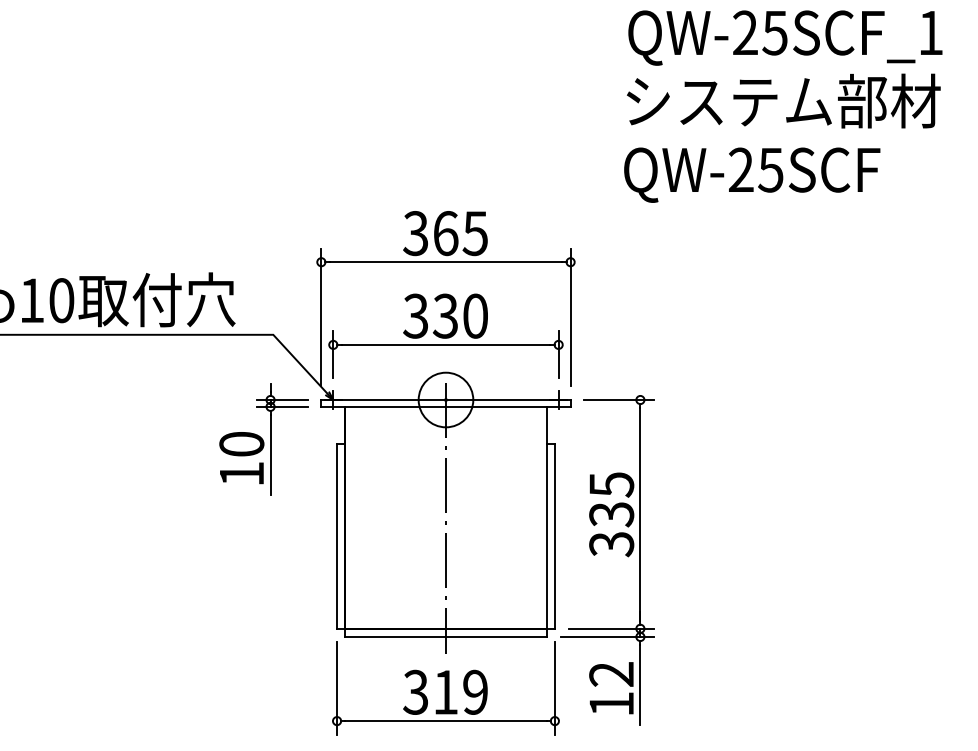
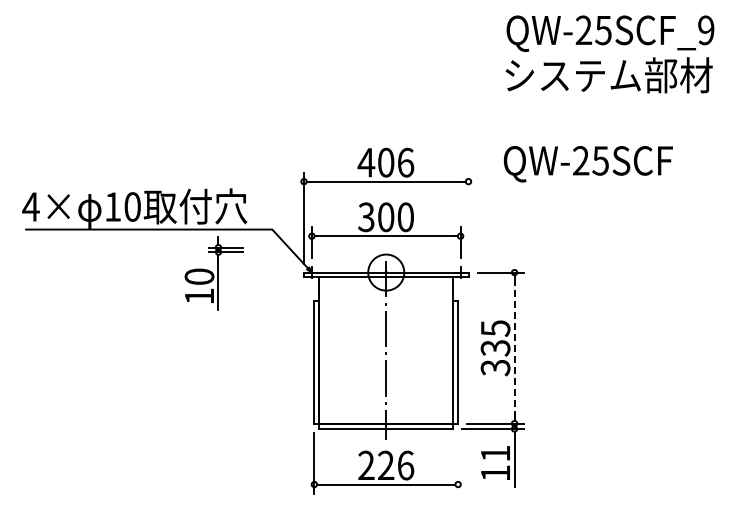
text: (931, 33) -> (706, 30), QW-25SCF_1 -> QW-25SCF_9
text: (750, 175) -> (587, 164), moved
text: (444, 233) -> (385, 162), 365 -> 406
text: (444, 316) -> (385, 217), 330 -> 300
line: (570, 316) -> (468, 217), removed
part: (263, 439) -> (213, 273), moved
line: (640, 513) -> (514, 347), solid -> dashed
text: (609, 674) -> (494, 453), 12 -> 11
line: (555, 687) -> (458, 462), removed
text: (446, 692) -> (386, 465), 319 -> 226

